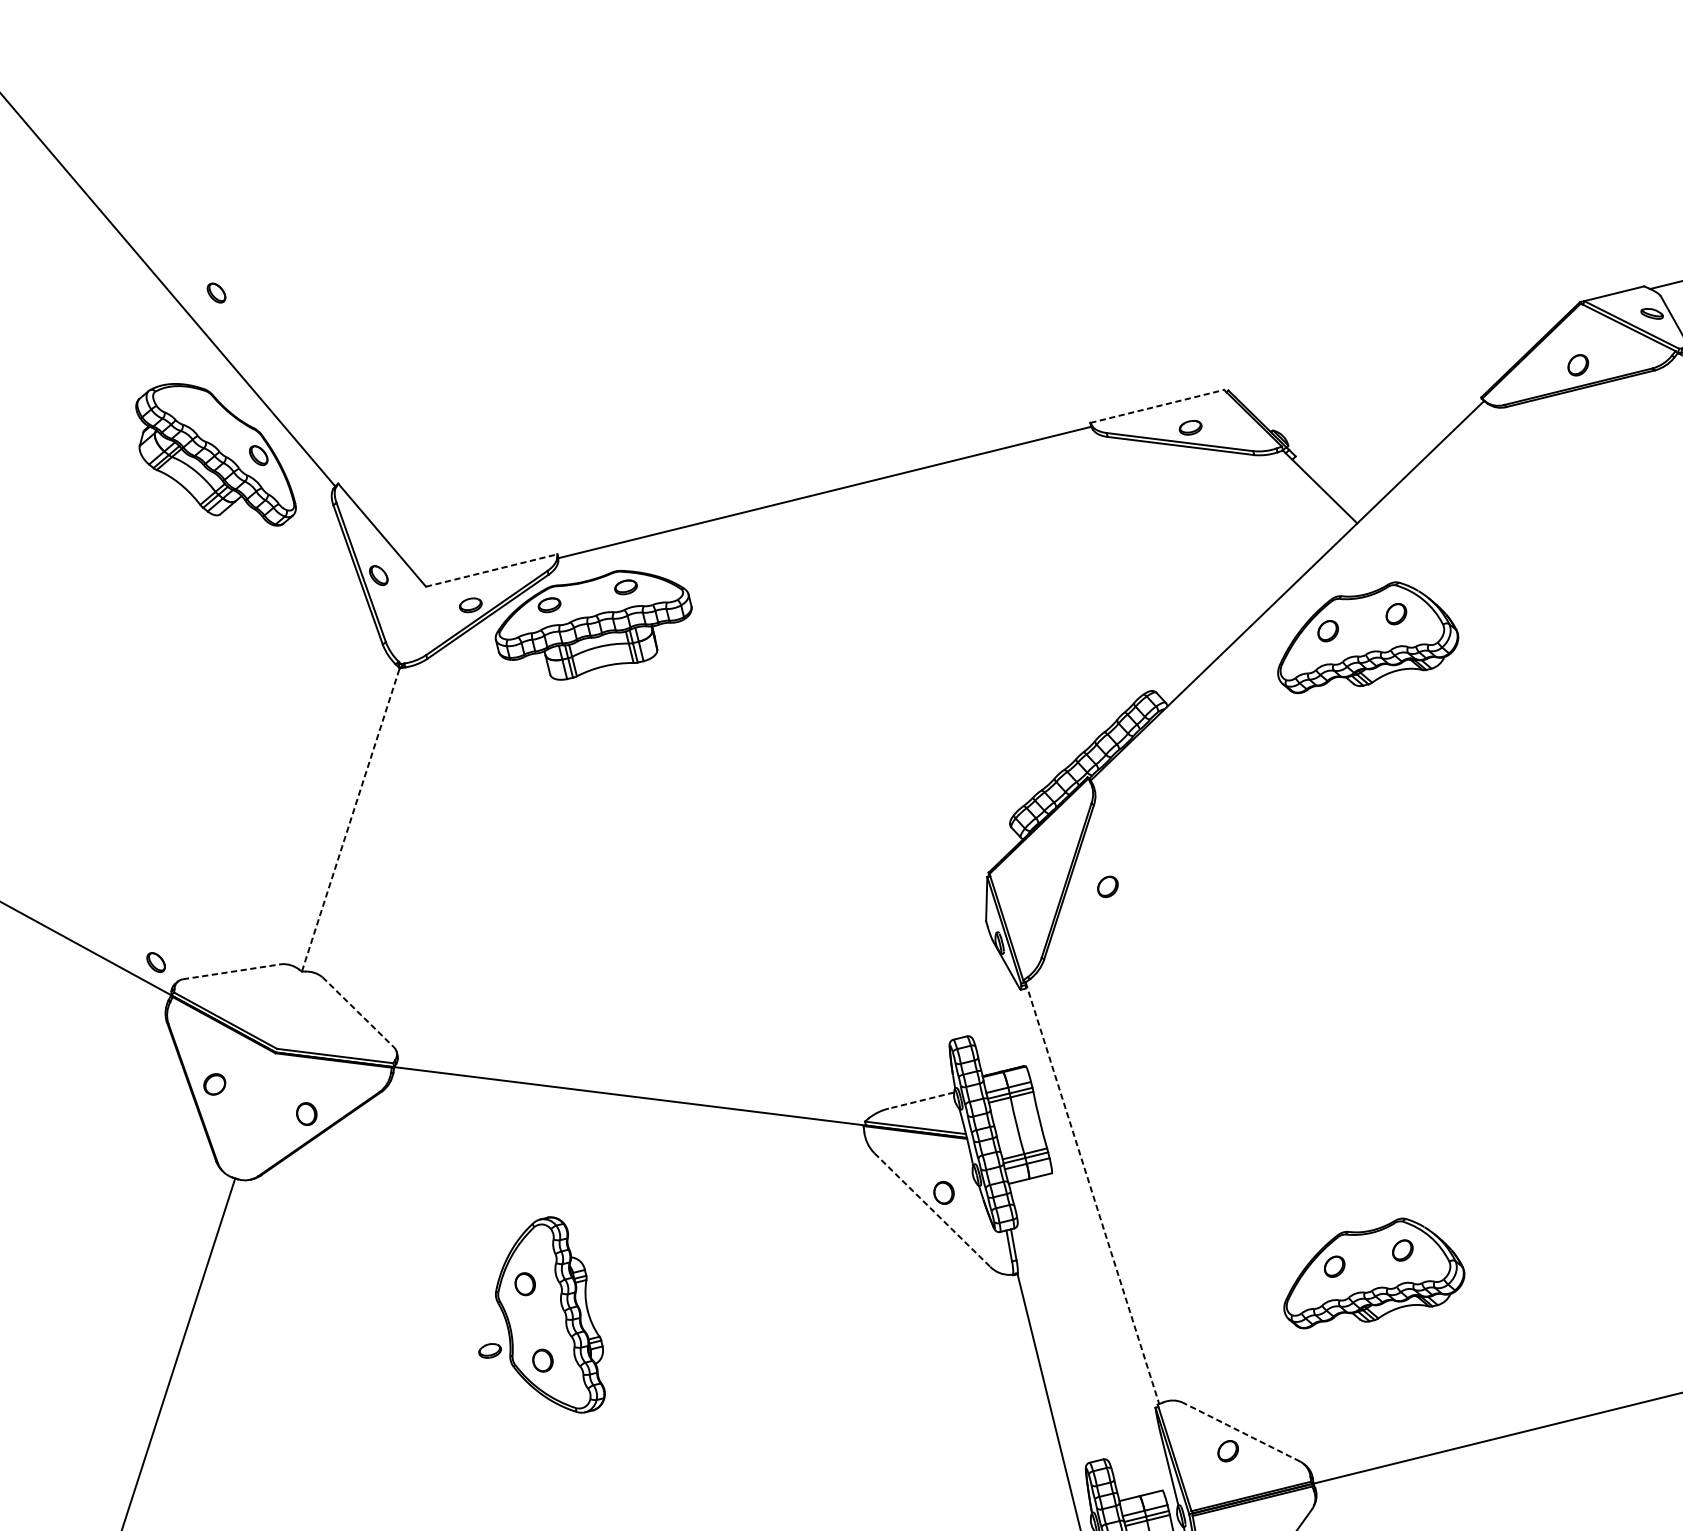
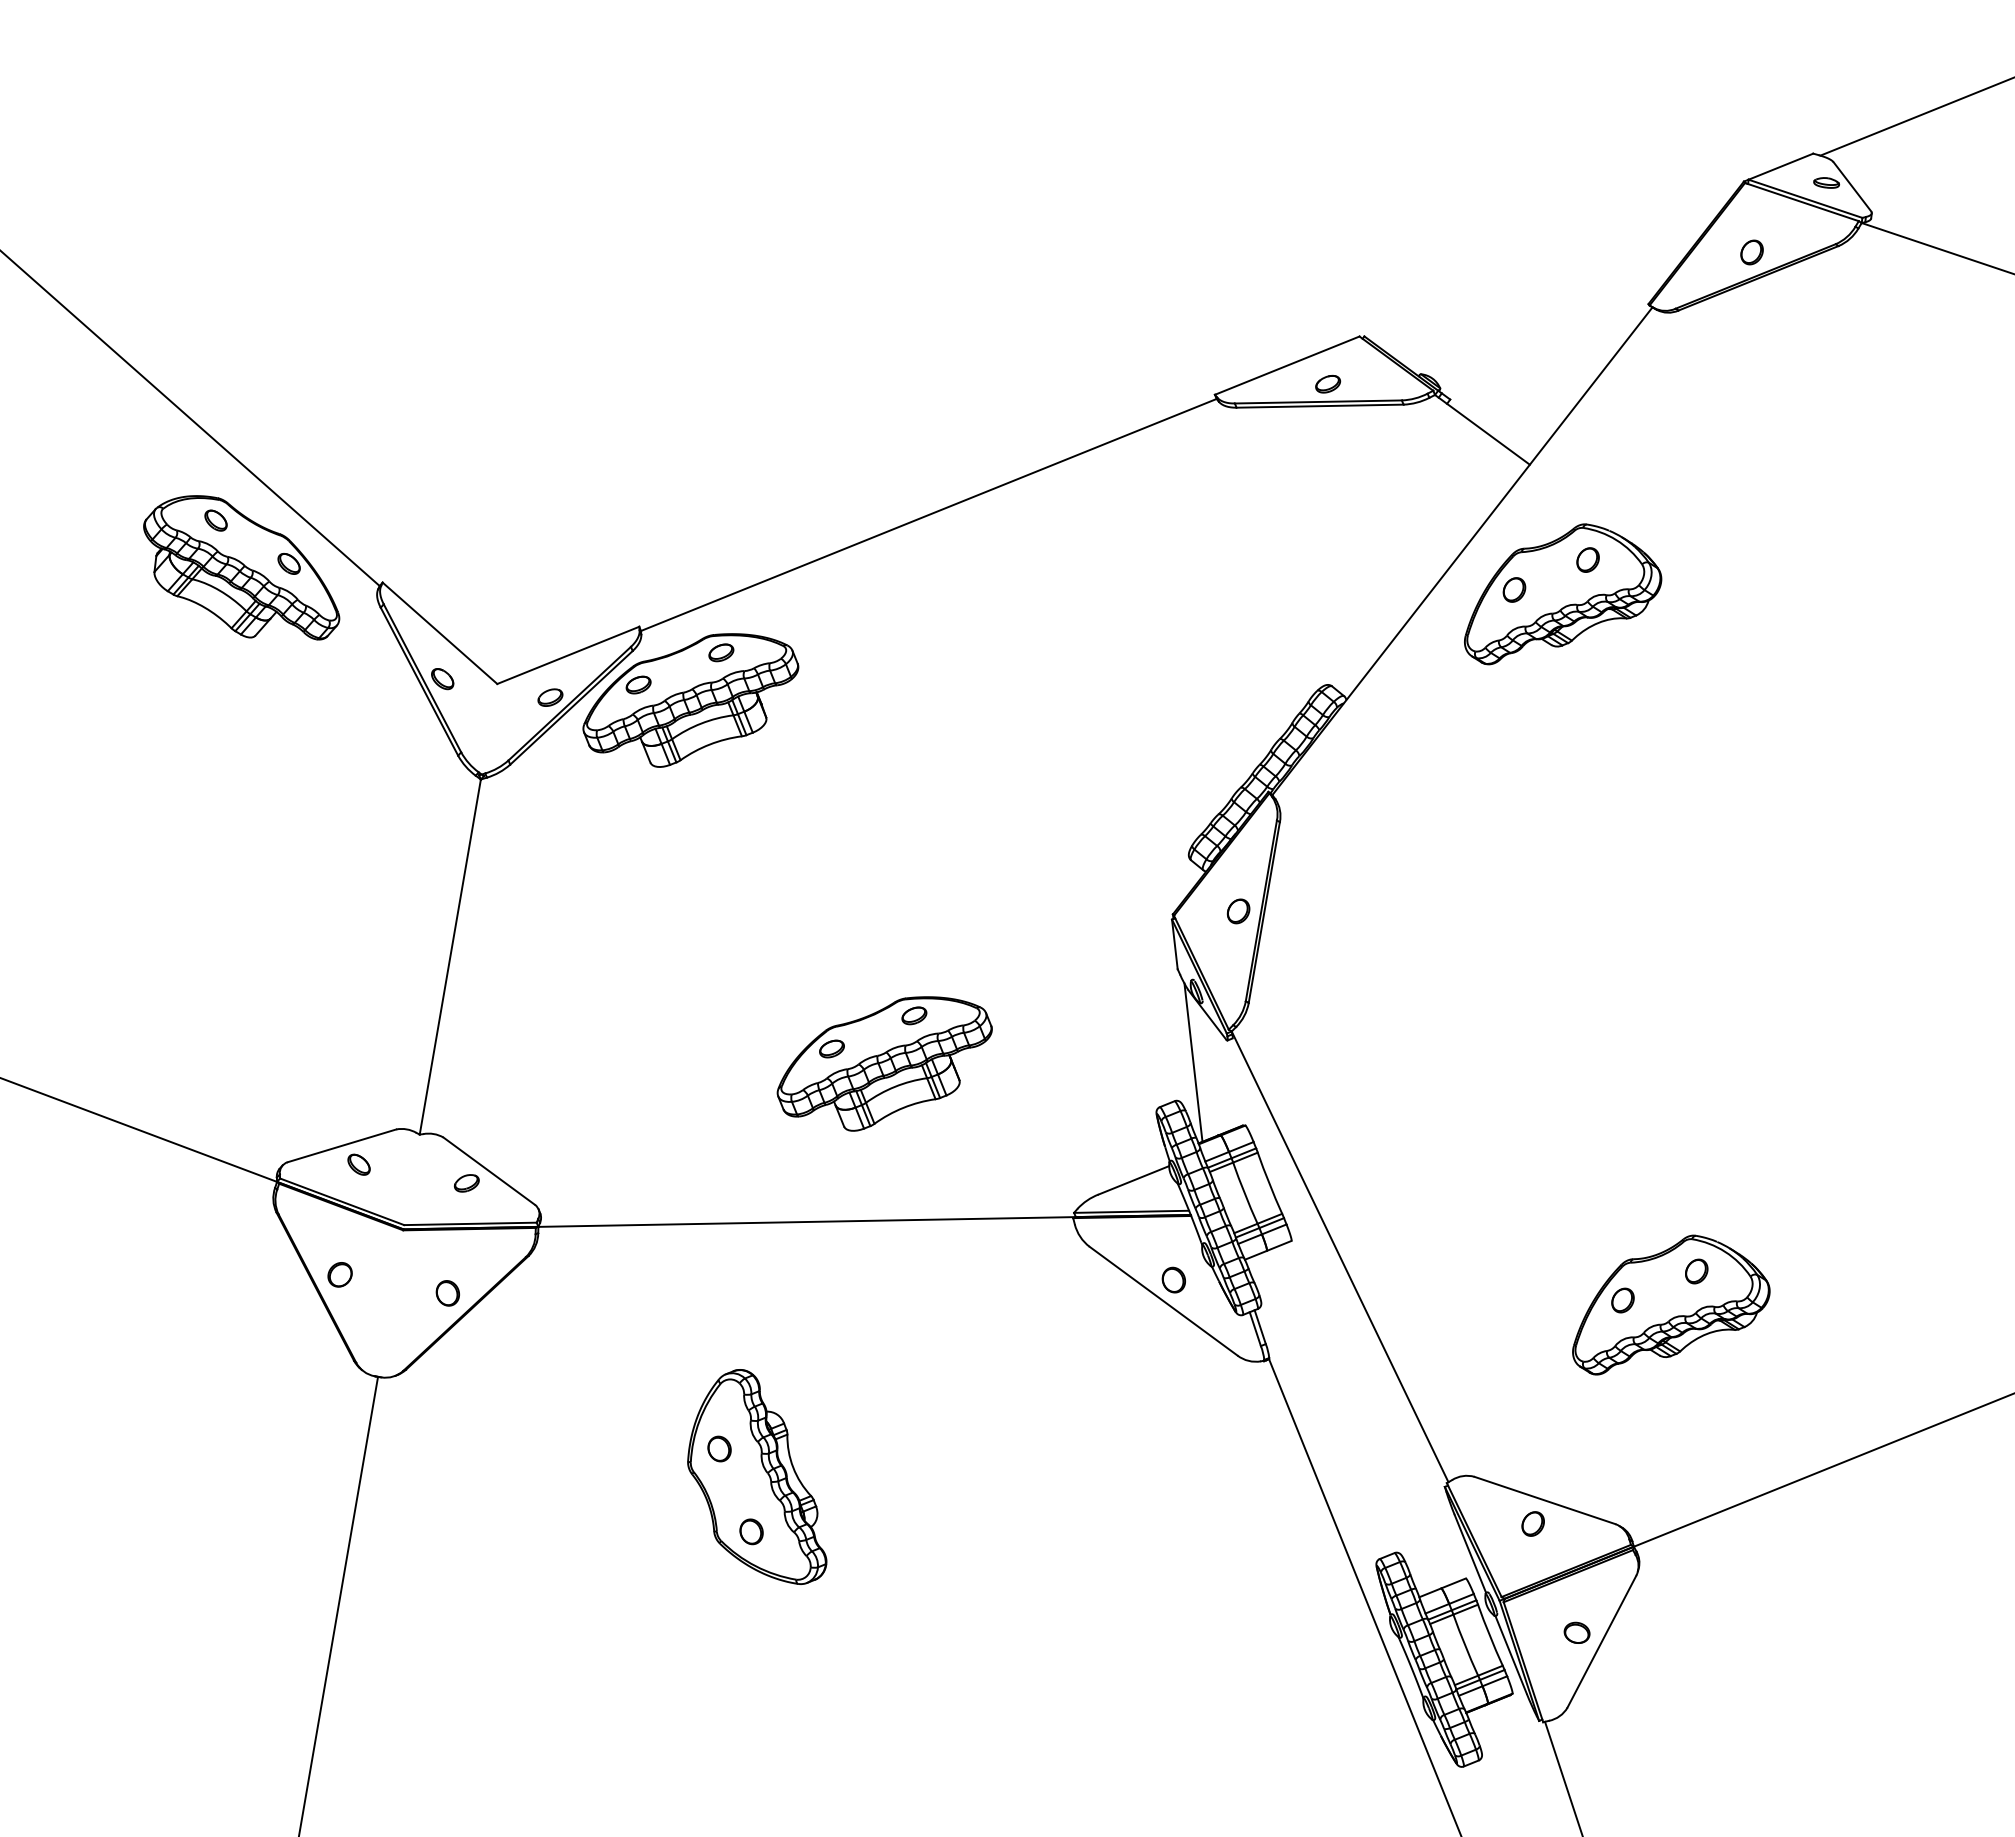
part: (216, 292) -> (215, 520), moved
line: (1157, 406) -> (1287, 365), dashed -> solid
line: (491, 570) -> (568, 655), dashed -> solid
line: (351, 819) -> (450, 956), dashed -> solid
part: (1107, 886) -> (1238, 911), moved
part: (155, 962) -> (358, 1164), moved
part: (717, 967) -> (884, 1063), added
line: (232, 971) -> (341, 1145), dashed -> solid
line: (988, 1004) -> (1193, 1062), added
line: (358, 1012) -> (489, 1171), dashed -> solid
line: (921, 1100) -> (1133, 1180), dashed -> solid
line: (1092, 1193) -> (1340, 1257), dashed -> solid
line: (932, 1210) -> (1163, 1301), dashed -> solid
part: (489, 1351) -> (466, 1183), moved
line: (1241, 1432) -> (1544, 1500), dashed -> solid

